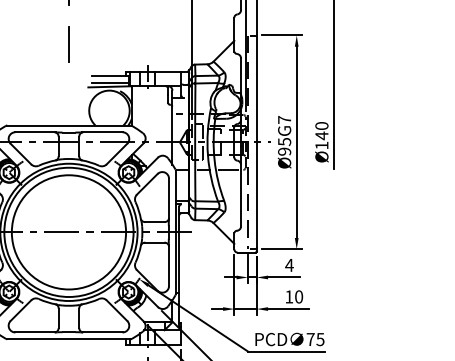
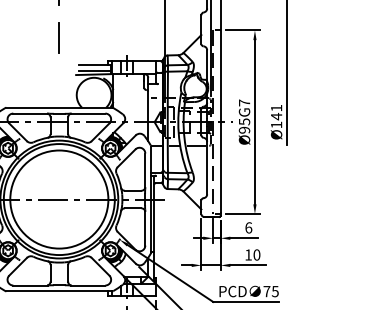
text: (321, 125) -> (276, 107), Ø140 -> Ø141
text: (289, 264) -> (248, 227), 4 -> 6

